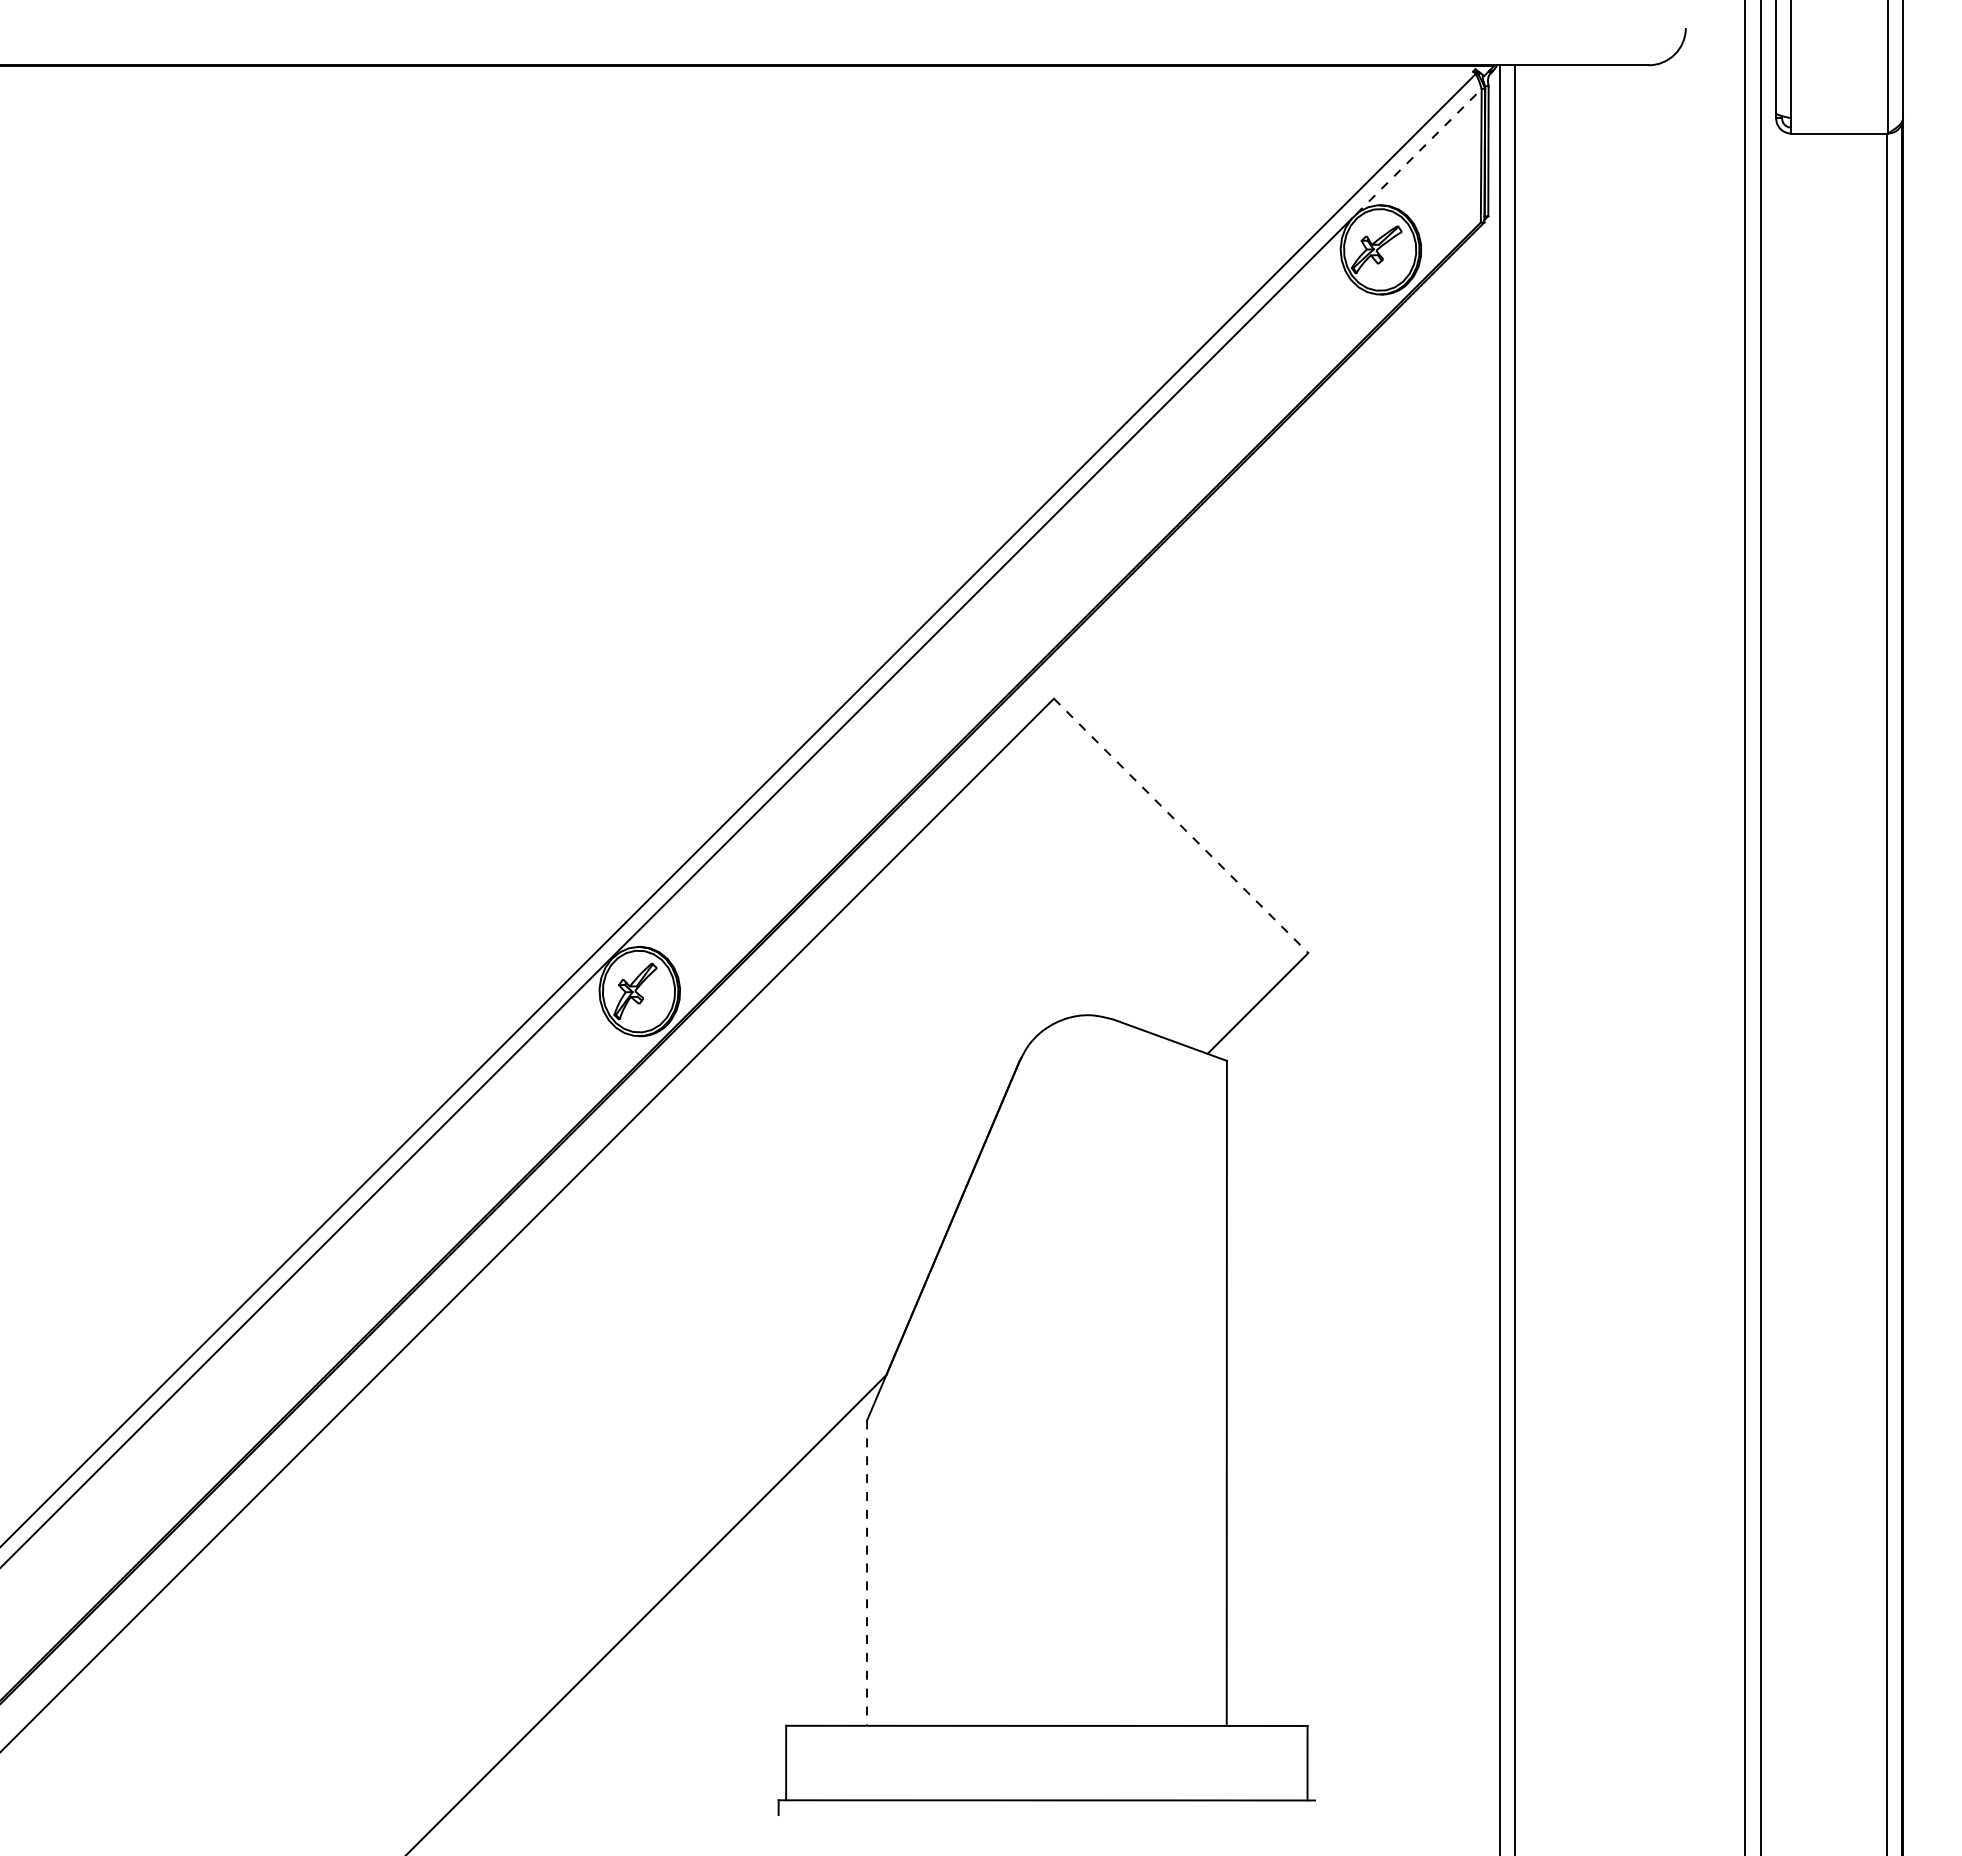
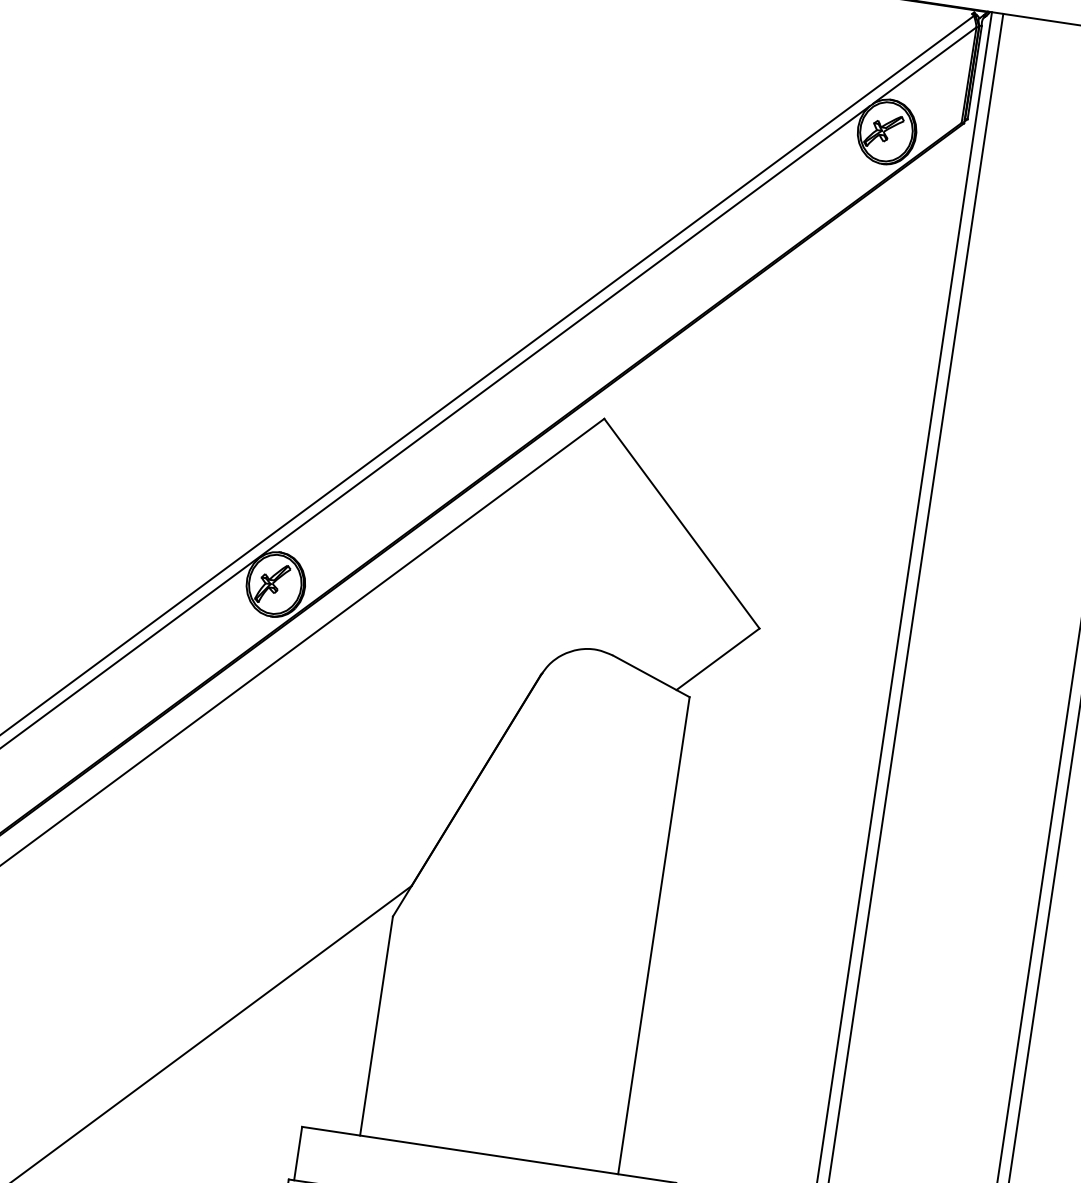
line: (1418, 151) -> (924, 65), dashed -> solid
line: (1181, 825) -> (682, 523), dashed -> solid
line: (867, 1573) -> (376, 1026), dashed -> solid

